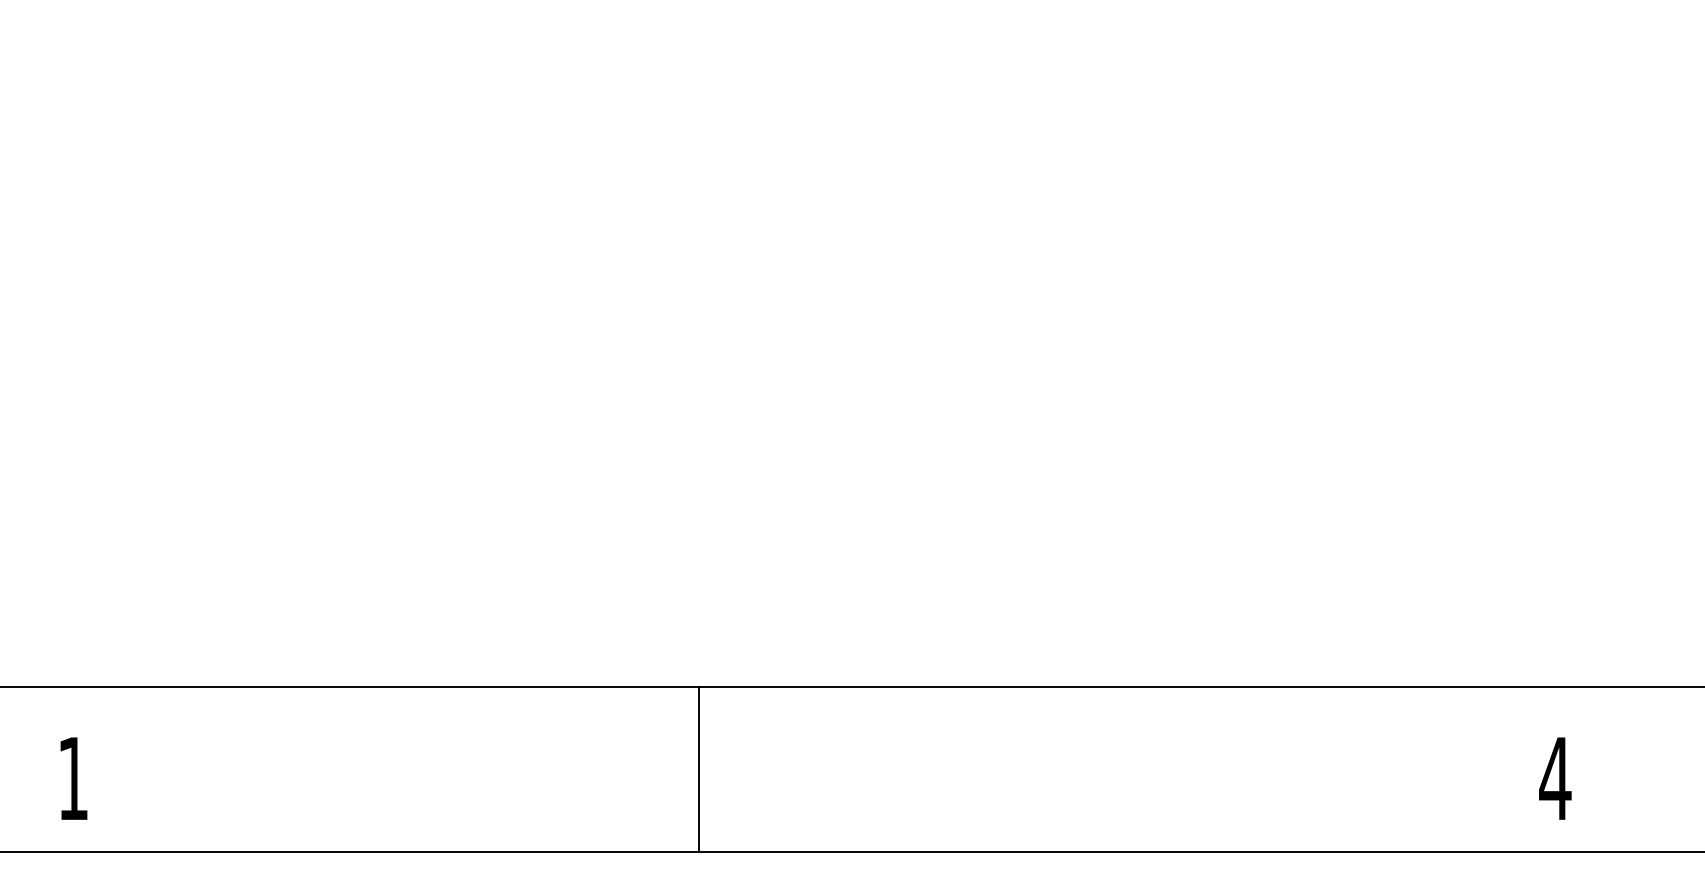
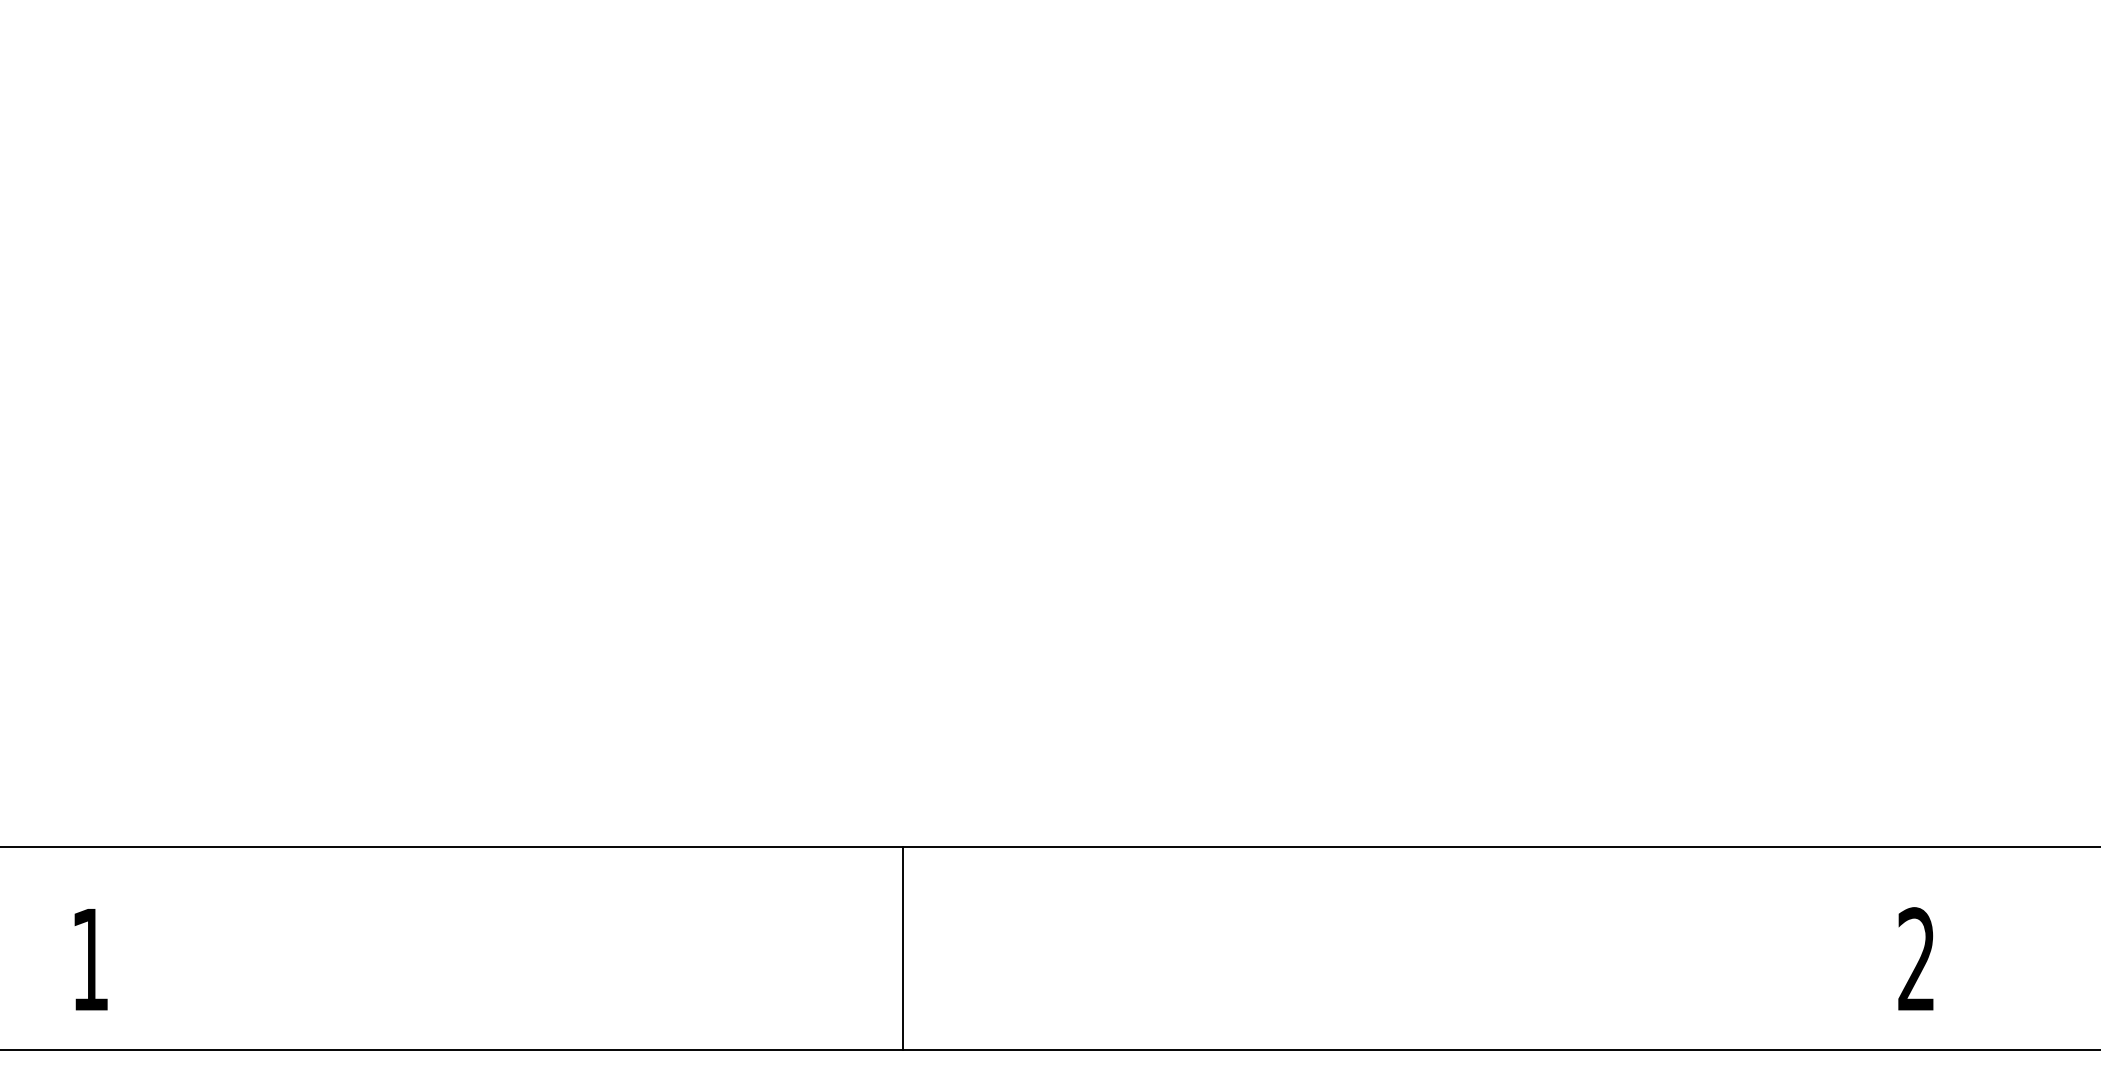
line: (698, 768) -> (902, 947), moved
text: (1555, 777) -> (1916, 958), 4 -> 2

